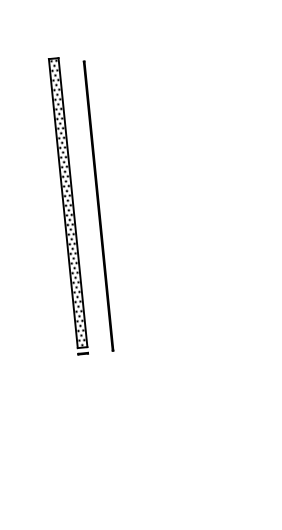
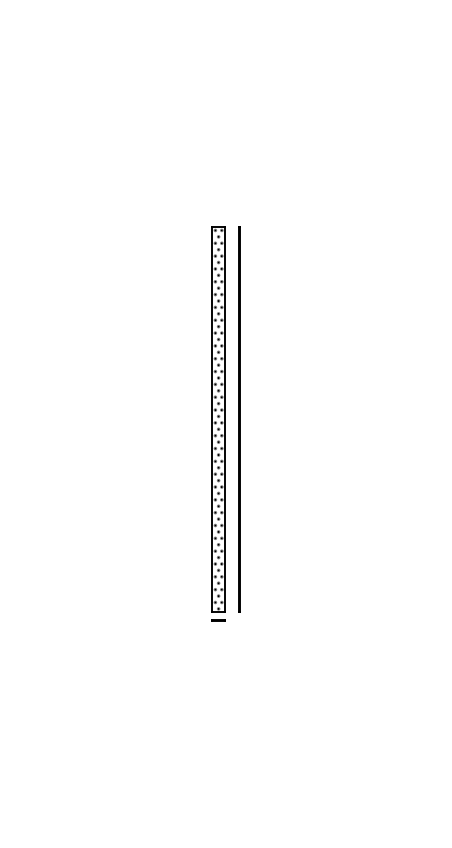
part: (68, 205) -> (218, 423), moved

